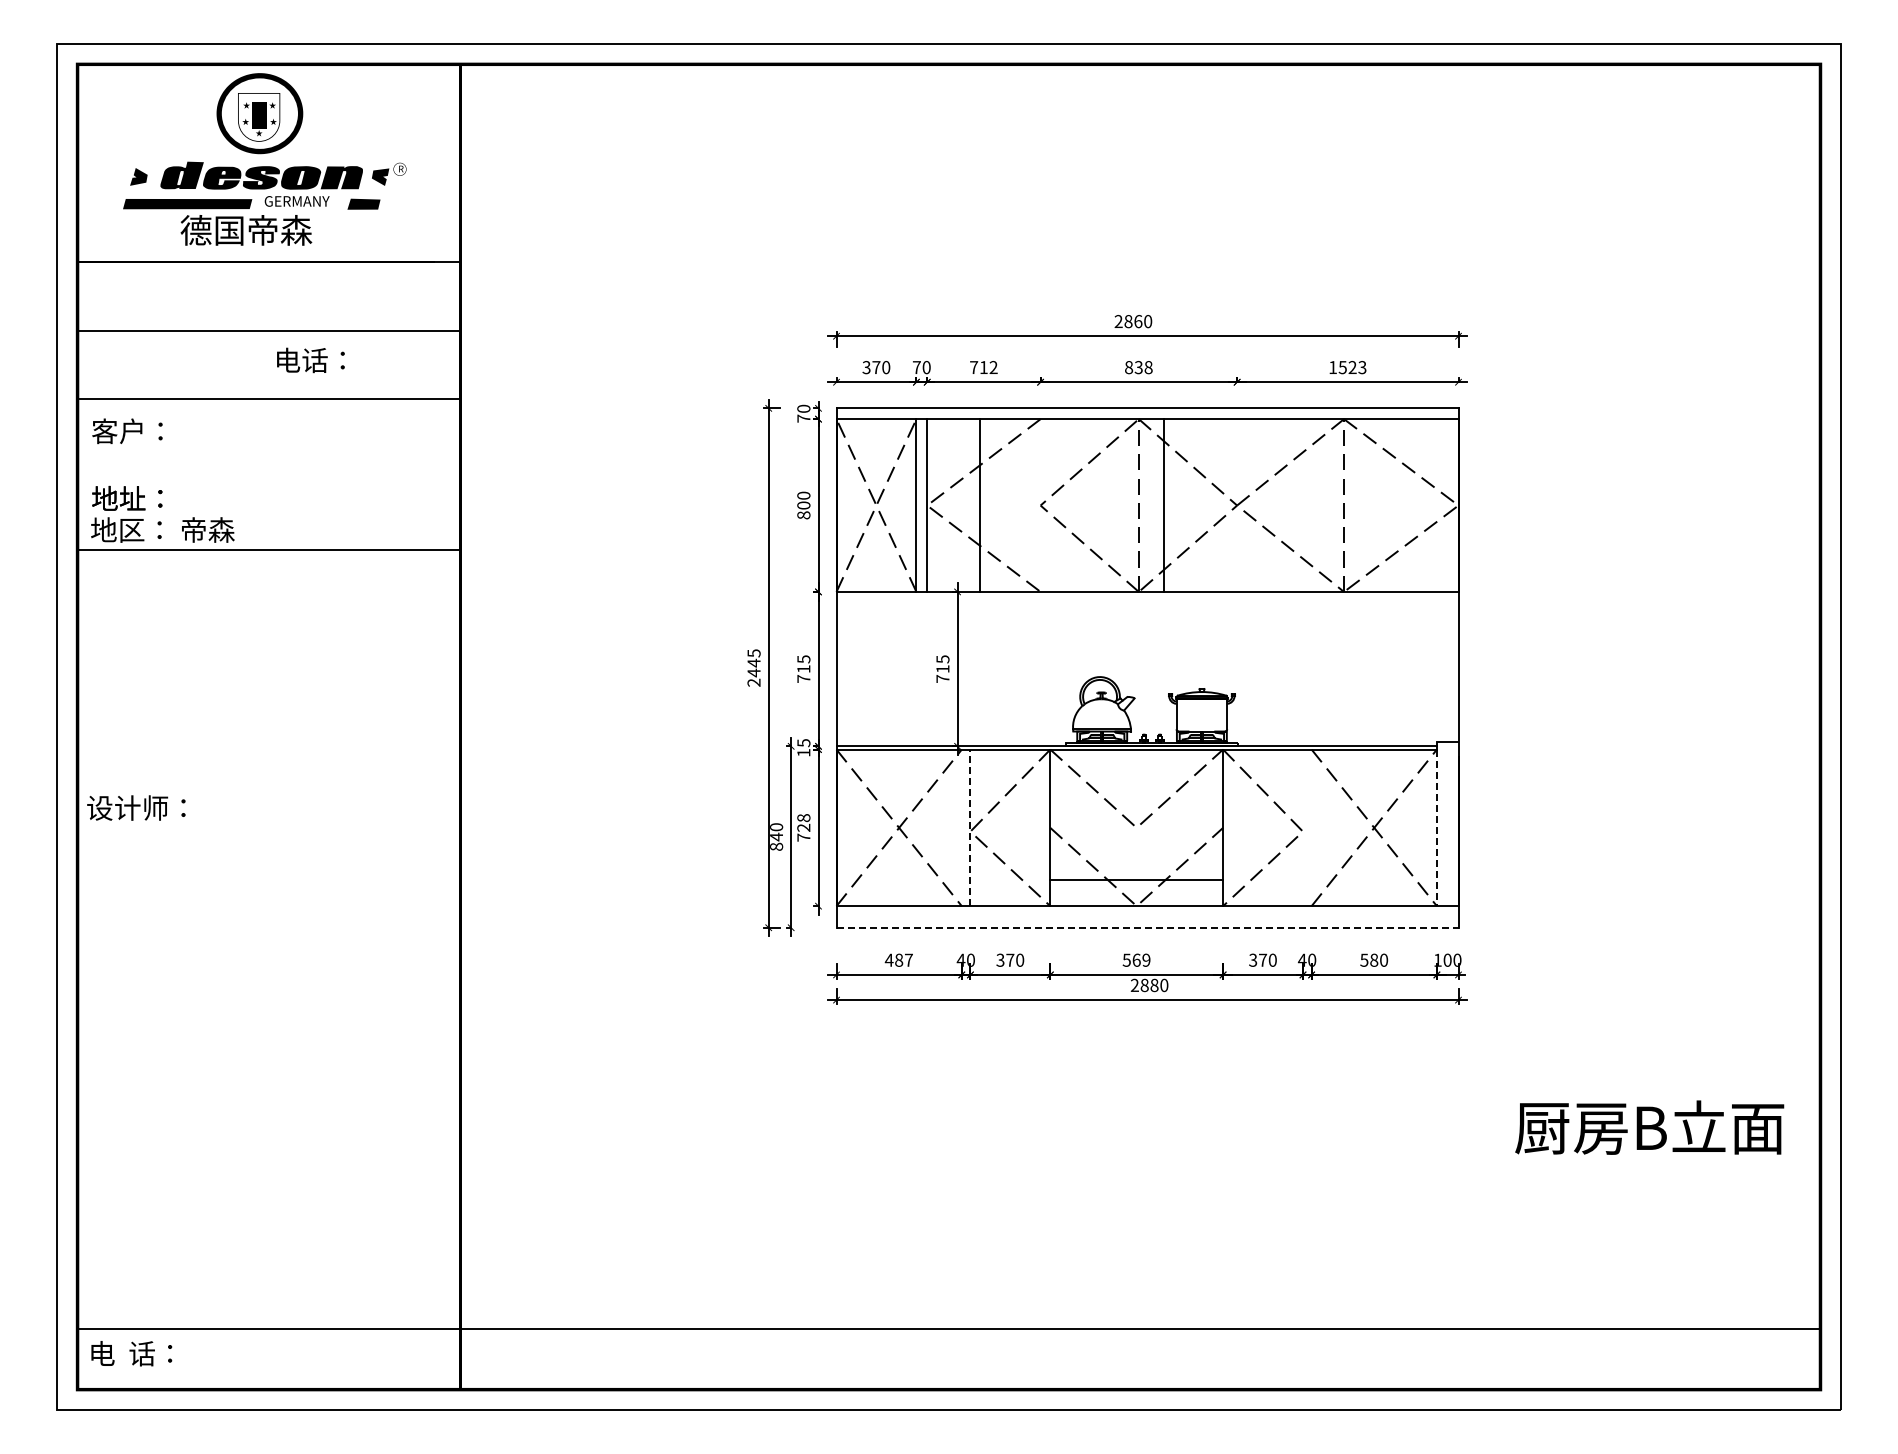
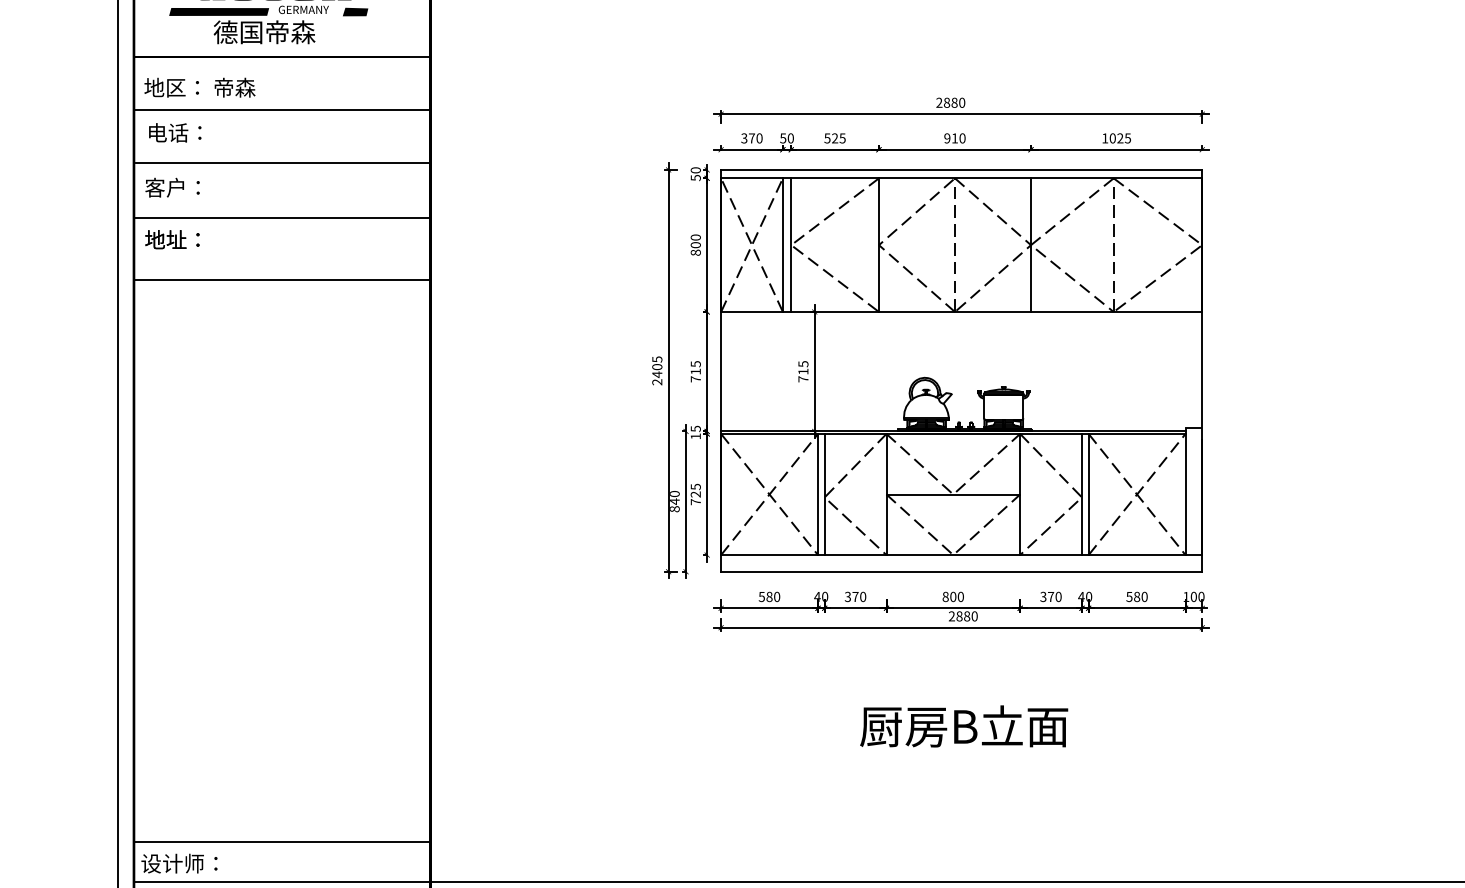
text: (1138, 321) -> (954, 102), 2860 -> 2880
text: (310, 360) -> (174, 132), moved
text: (916, 367) -> (782, 138), 70 -> 50
text: (983, 367) -> (834, 138), 712 -> 525
text: (1138, 367) -> (954, 138), 838 -> 910
text: (1352, 367) -> (1120, 138), 1523 -> 1025
text: (803, 418) -> (695, 177), 70 -> 50
line: (268, 469) -> (281, 217), added
line: (979, 505) -> (878, 245), moved
line: (1164, 505) -> (1031, 245), moved
text: (162, 529) -> (199, 87), moved
text: (753, 662) -> (656, 366), 2445 -> 2405
text: (136, 807) -> (179, 863), moved
text: (803, 818) -> (695, 487), 728 -> 725
line: (961, 827) -> (817, 494), added
line: (970, 827) -> (824, 494), dashed -> solid
line: (1303, 827) -> (1082, 494), added
line: (1311, 827) -> (1088, 494), added
line: (1436, 828) -> (1185, 495), dashed -> solid
line: (1136, 879) -> (953, 494), moved
line: (1147, 927) -> (961, 571), dashed -> solid
text: (898, 959) -> (769, 596), 487 -> 580
text: (1136, 959) -> (953, 596), 569 -> 800
text: (1649, 1127) -> (963, 726), moved
line: (268, 1277) -> (281, 842), added

